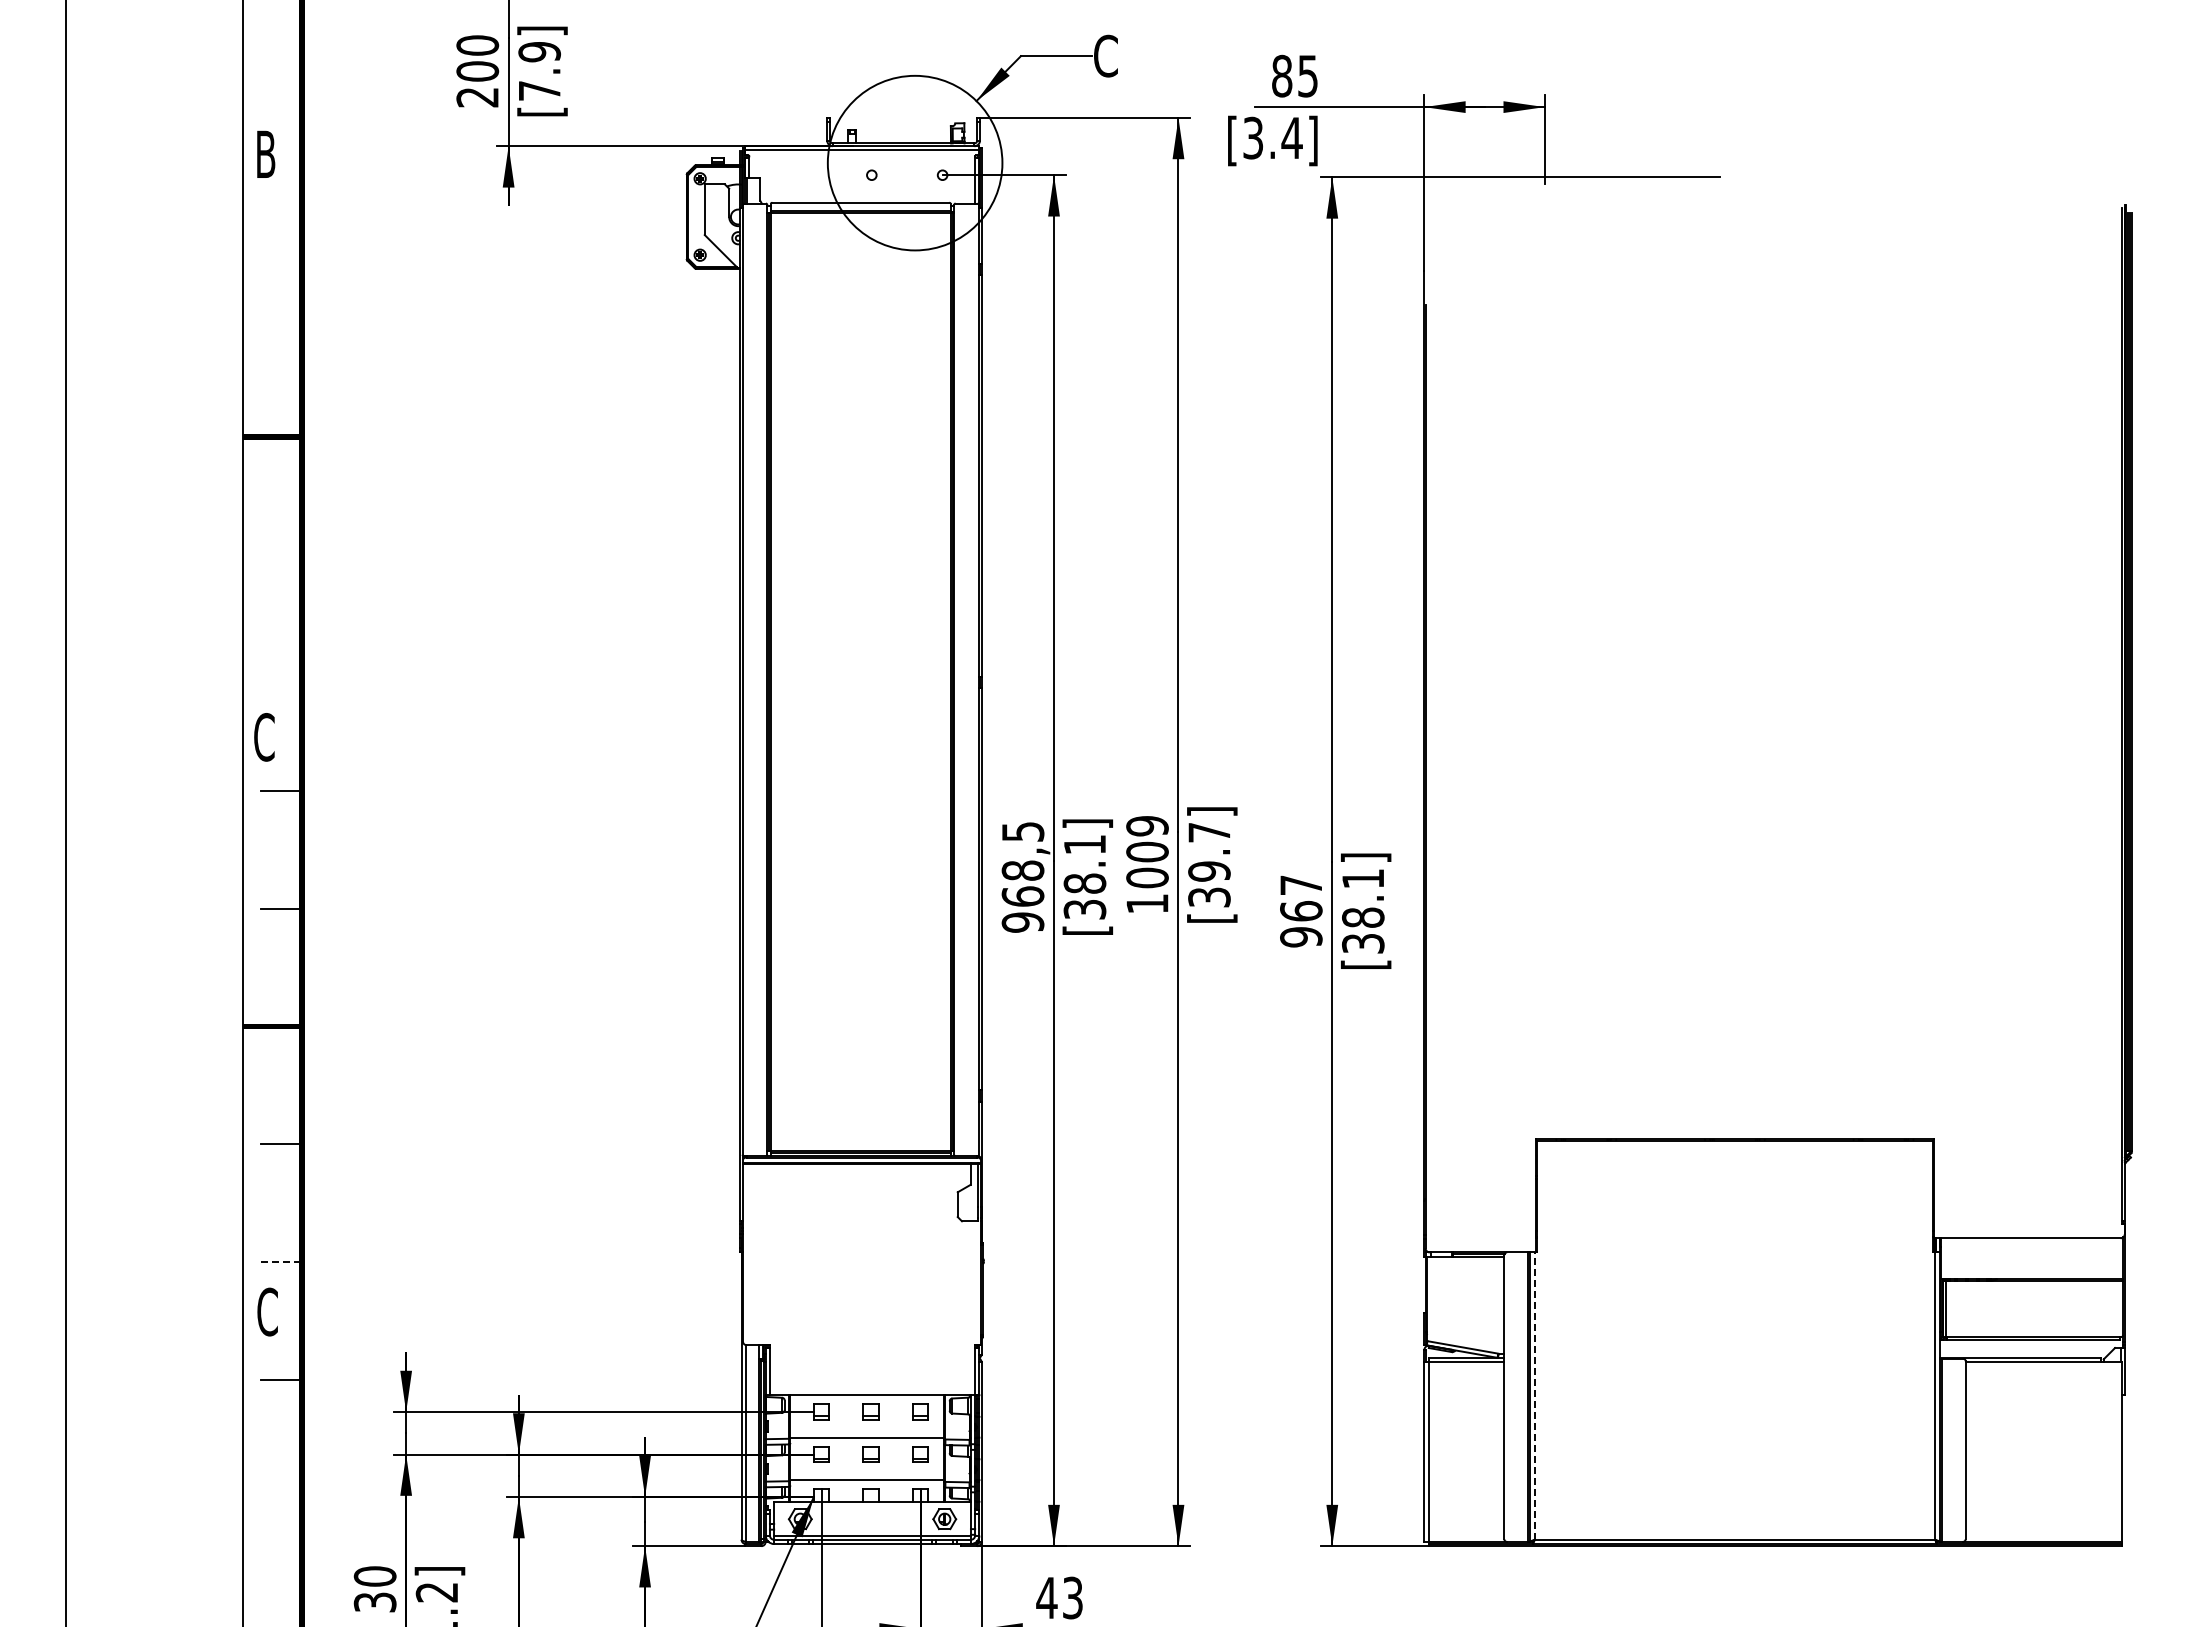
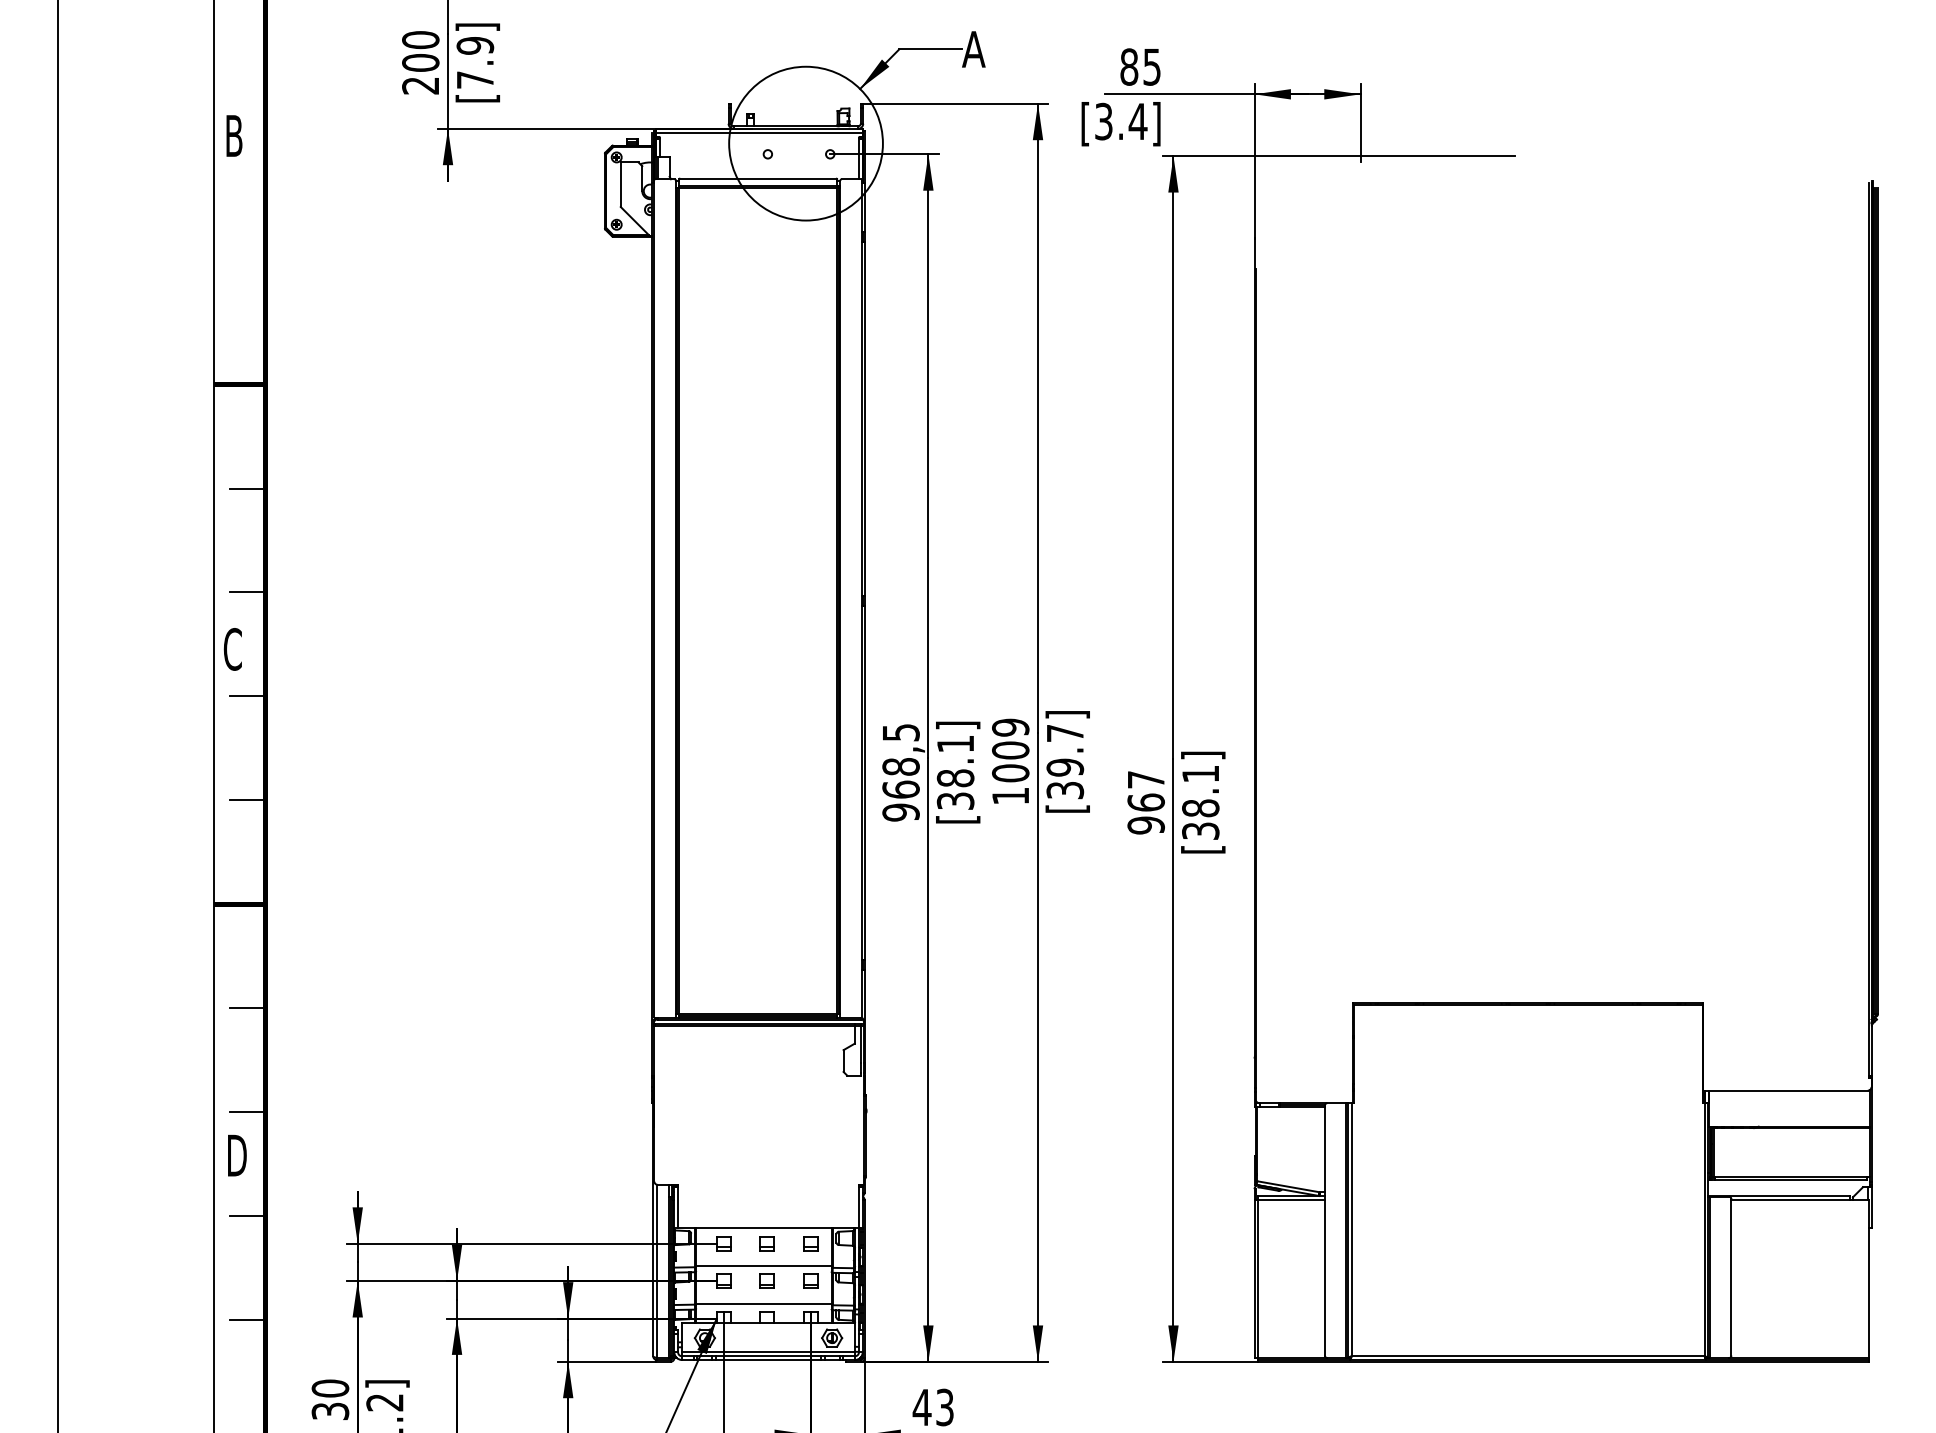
text: (1105, 55) -> (973, 48), C -> A
line: (280, 554) -> (247, 488), added
line: (280, 672) -> (247, 592), added
line: (281, 1262) -> (247, 1111), dashed -> solid
text: (268, 1311) -> (236, 1155), C -> D
line: (1534, 1396) -> (1351, 1230), dashed -> solid
line: (280, 1498) -> (247, 1319), added

